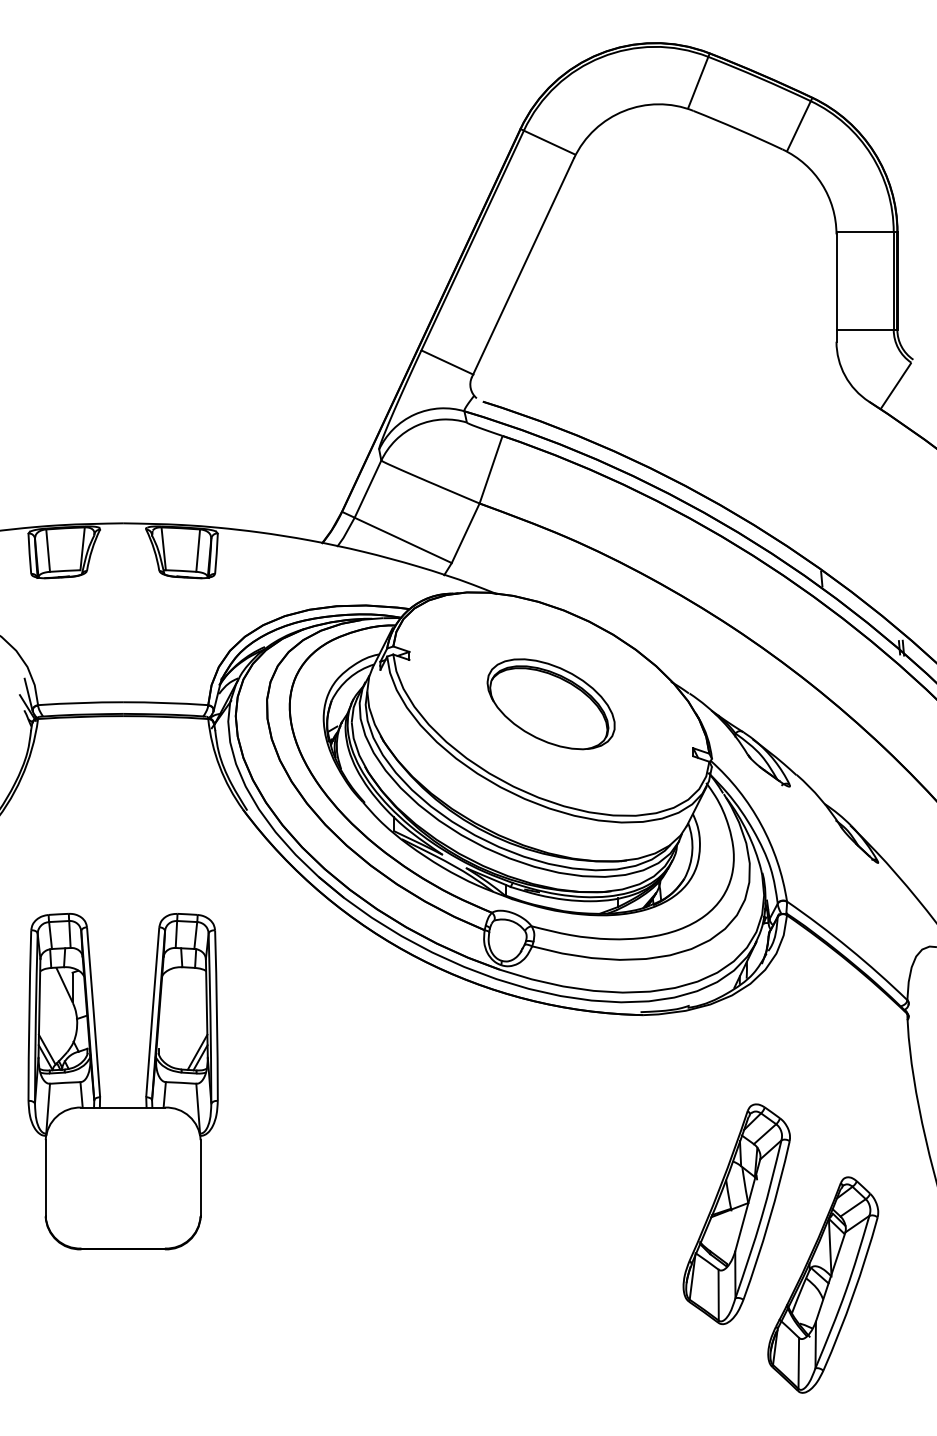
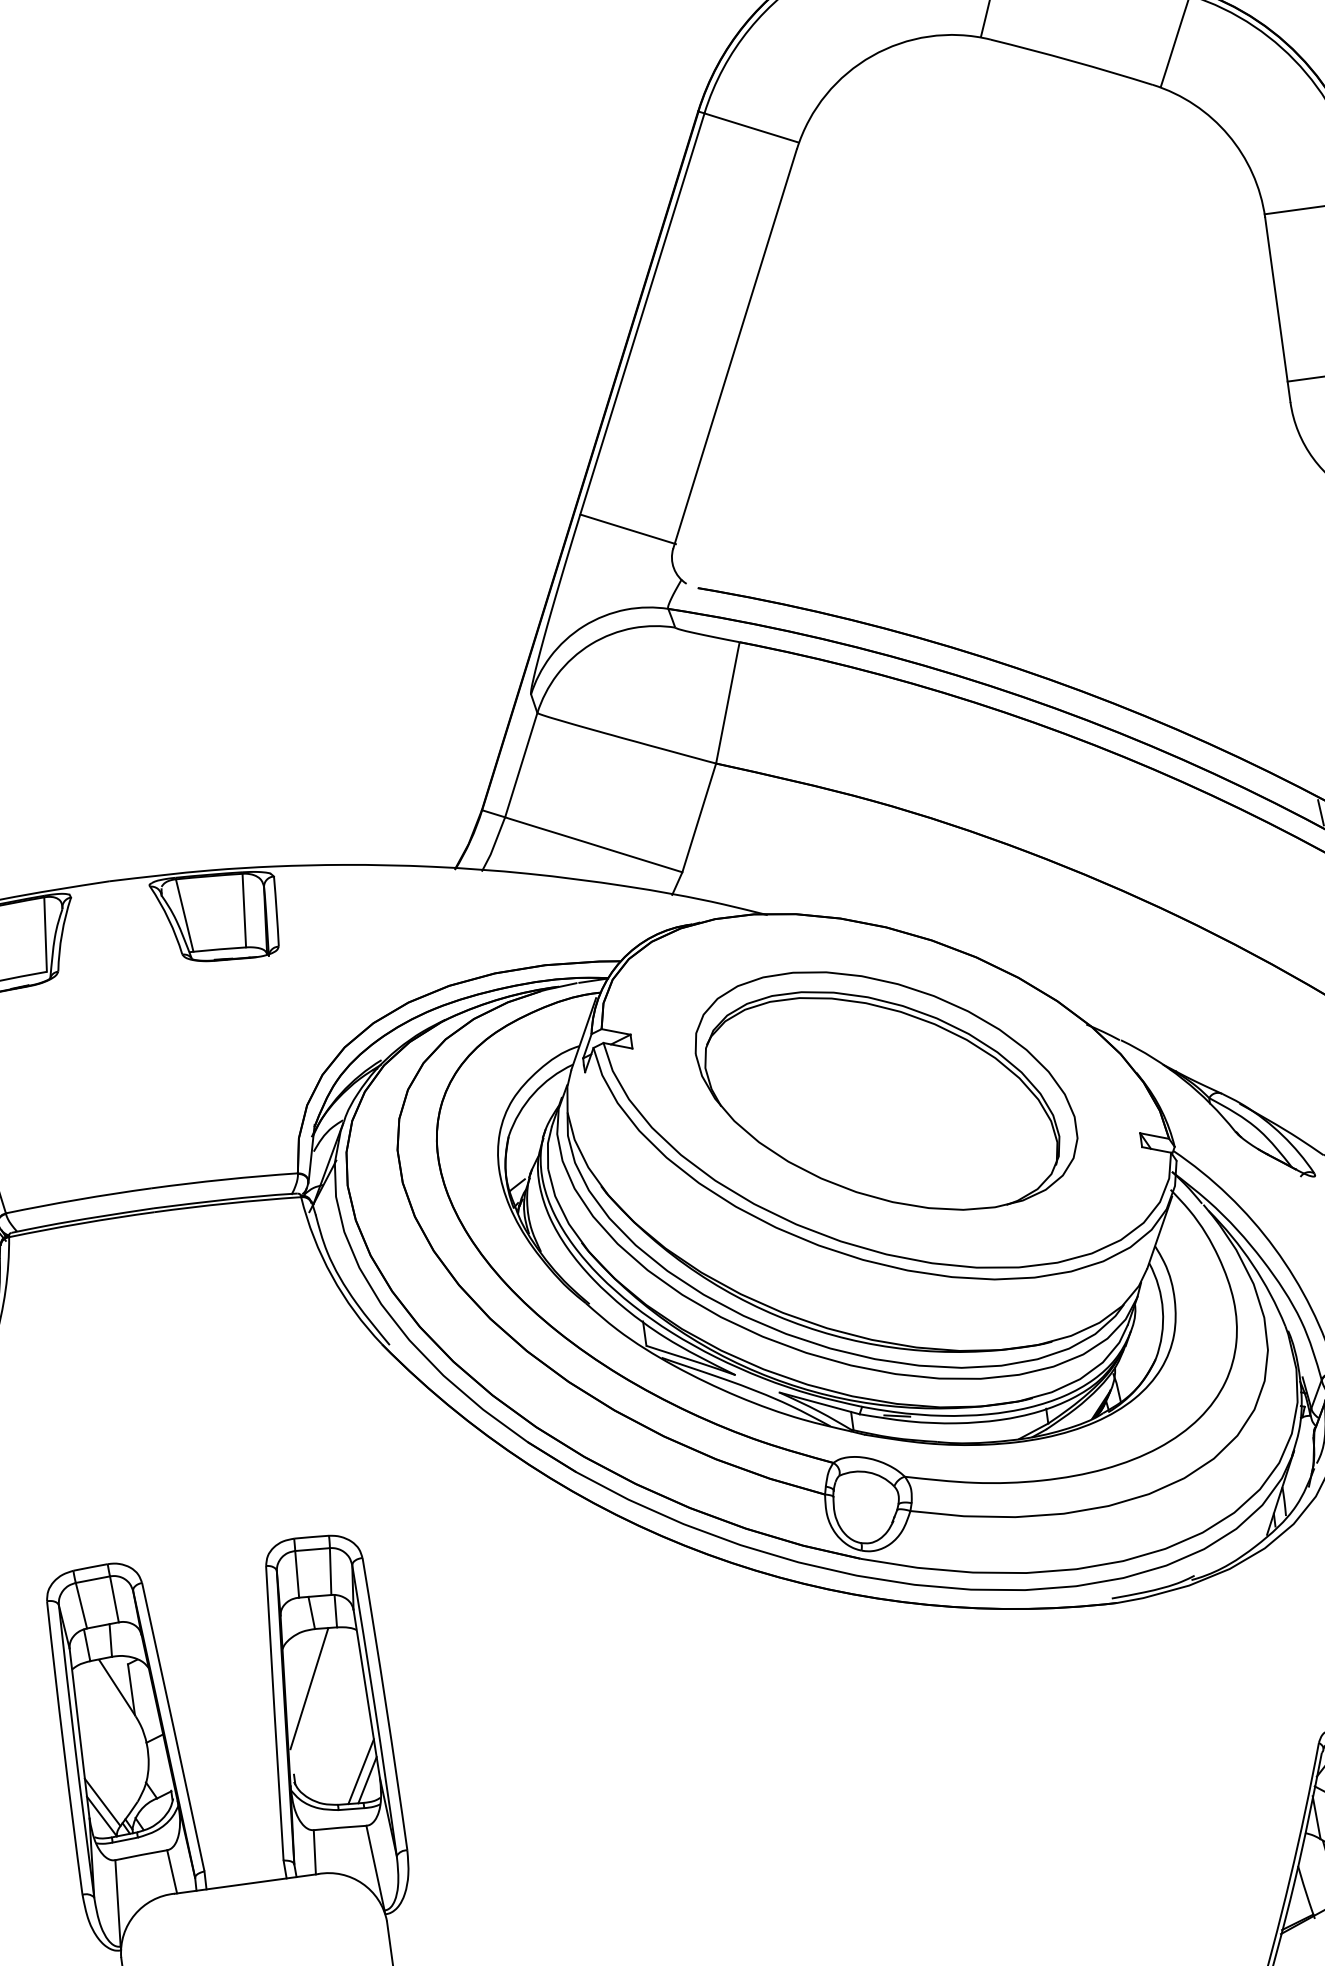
part: (550, 704) -> (884, 1091), size x1.67
line: (174, 1000) -> (309, 1688), added

